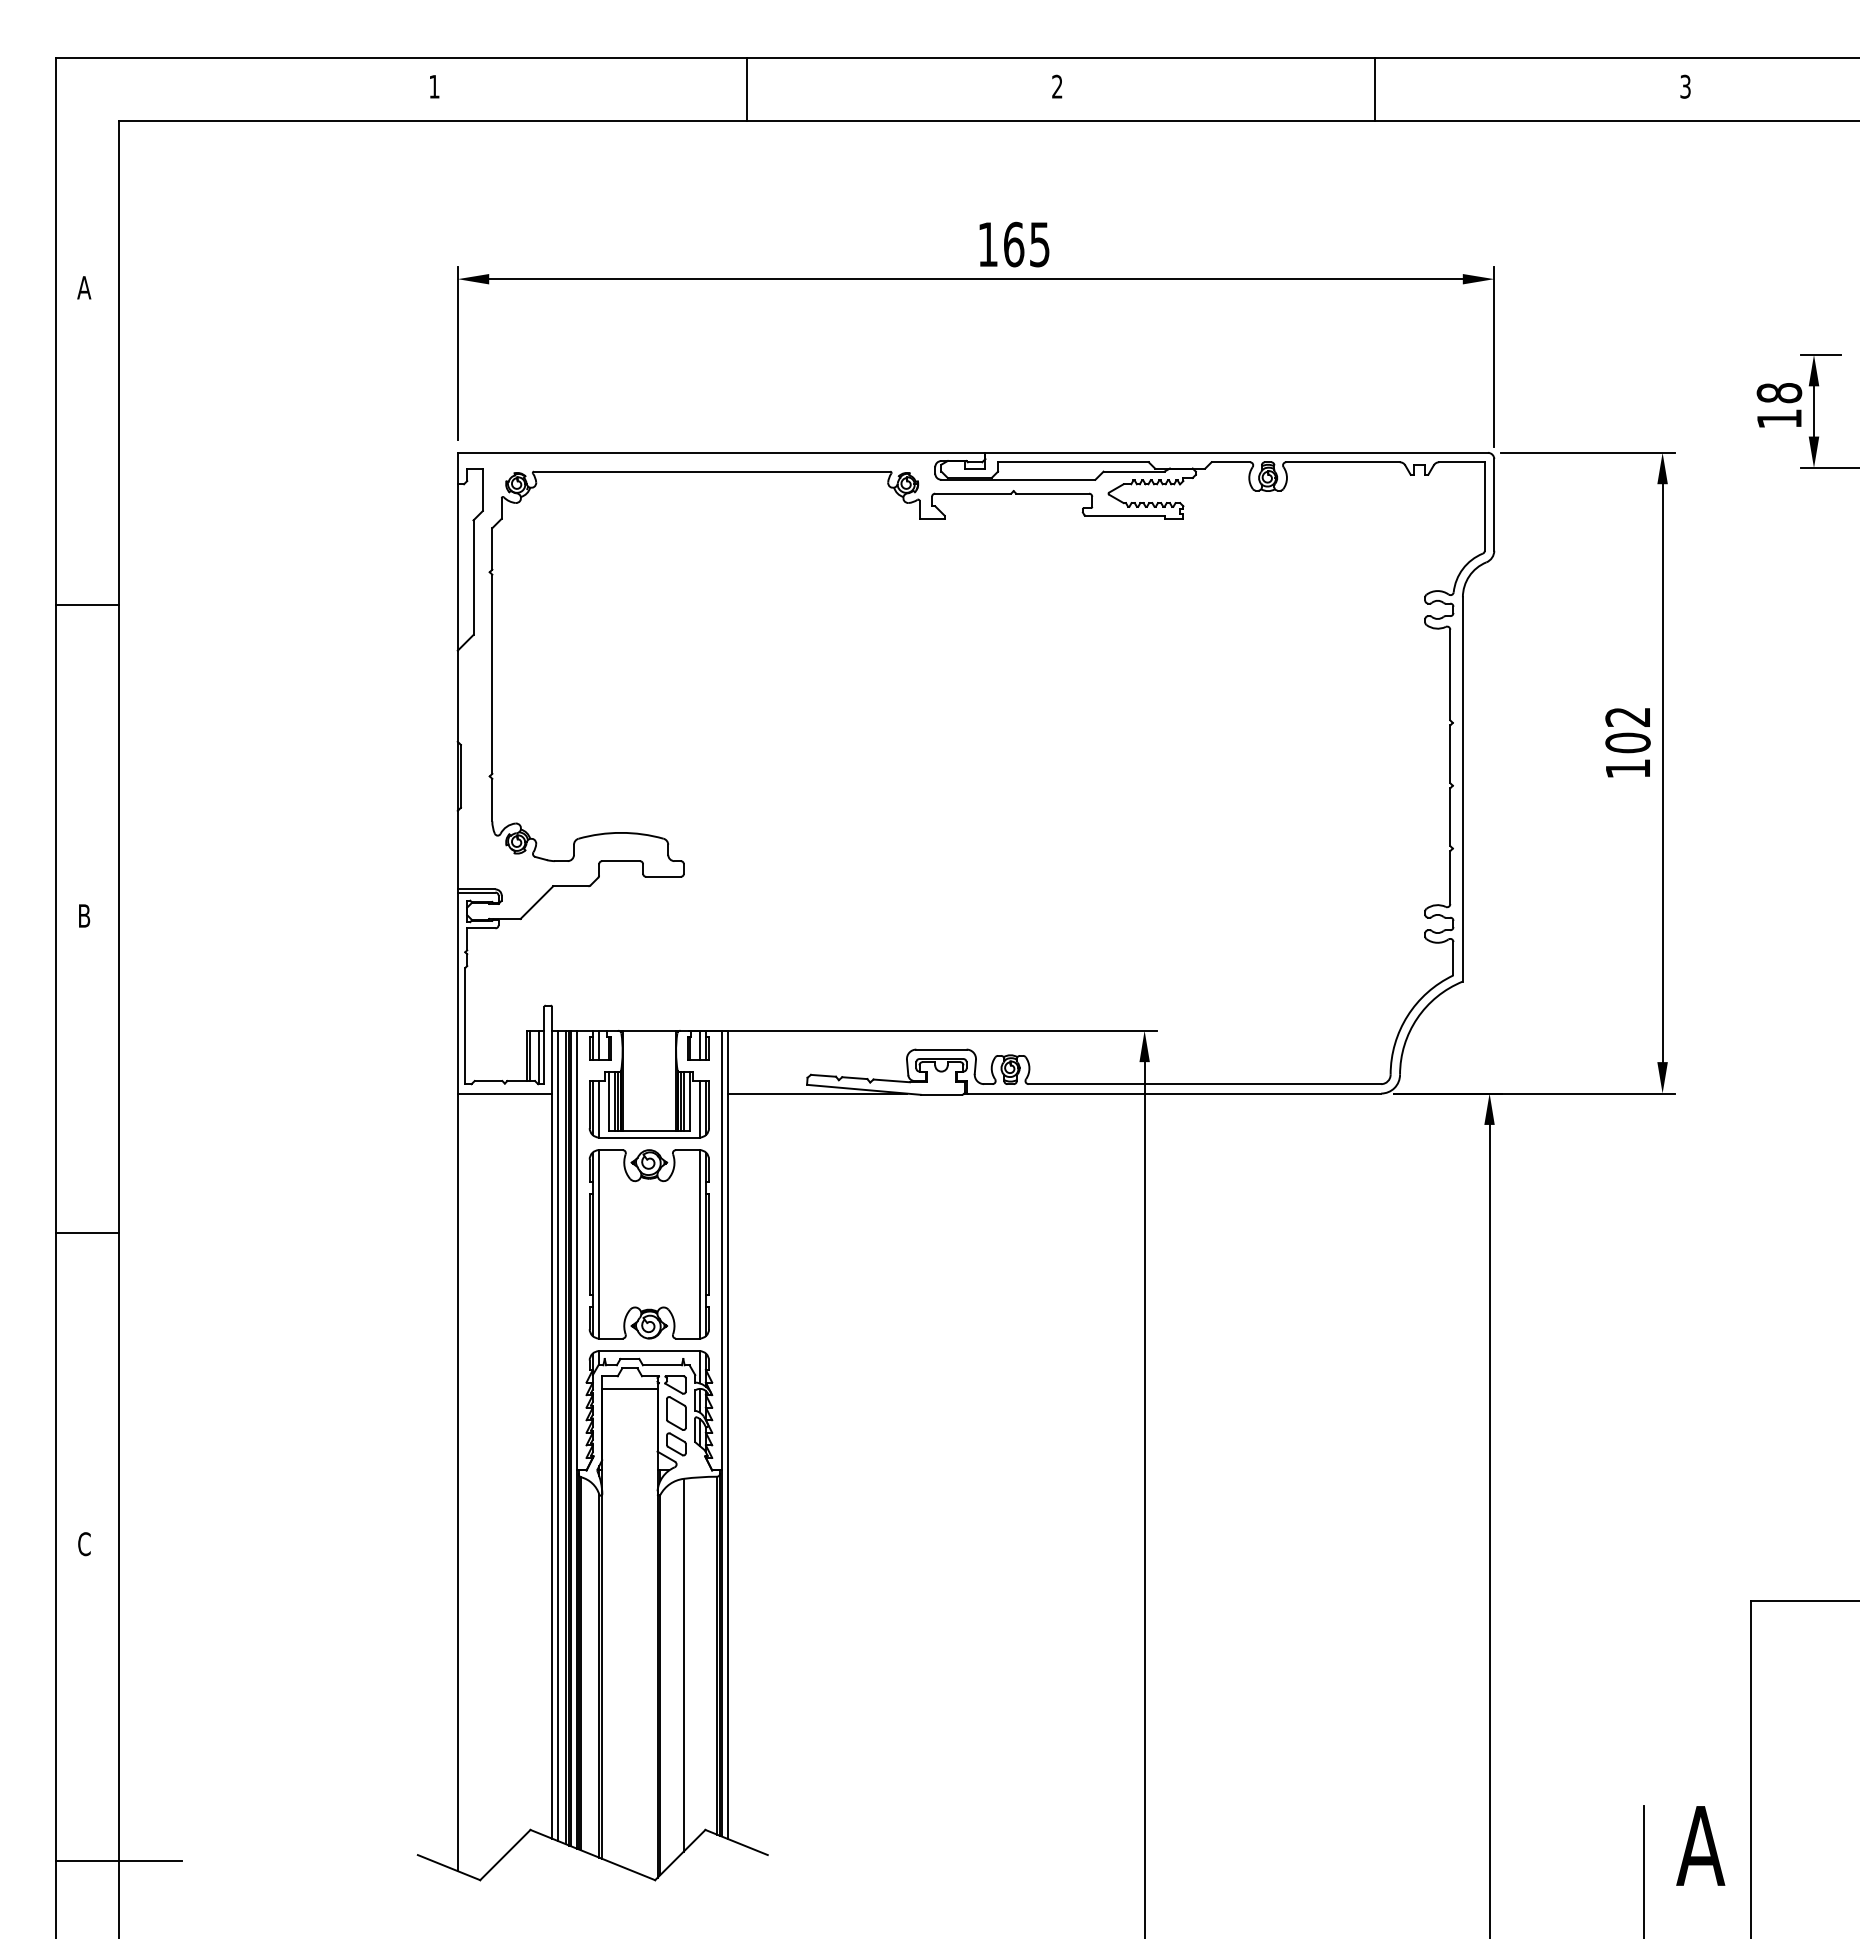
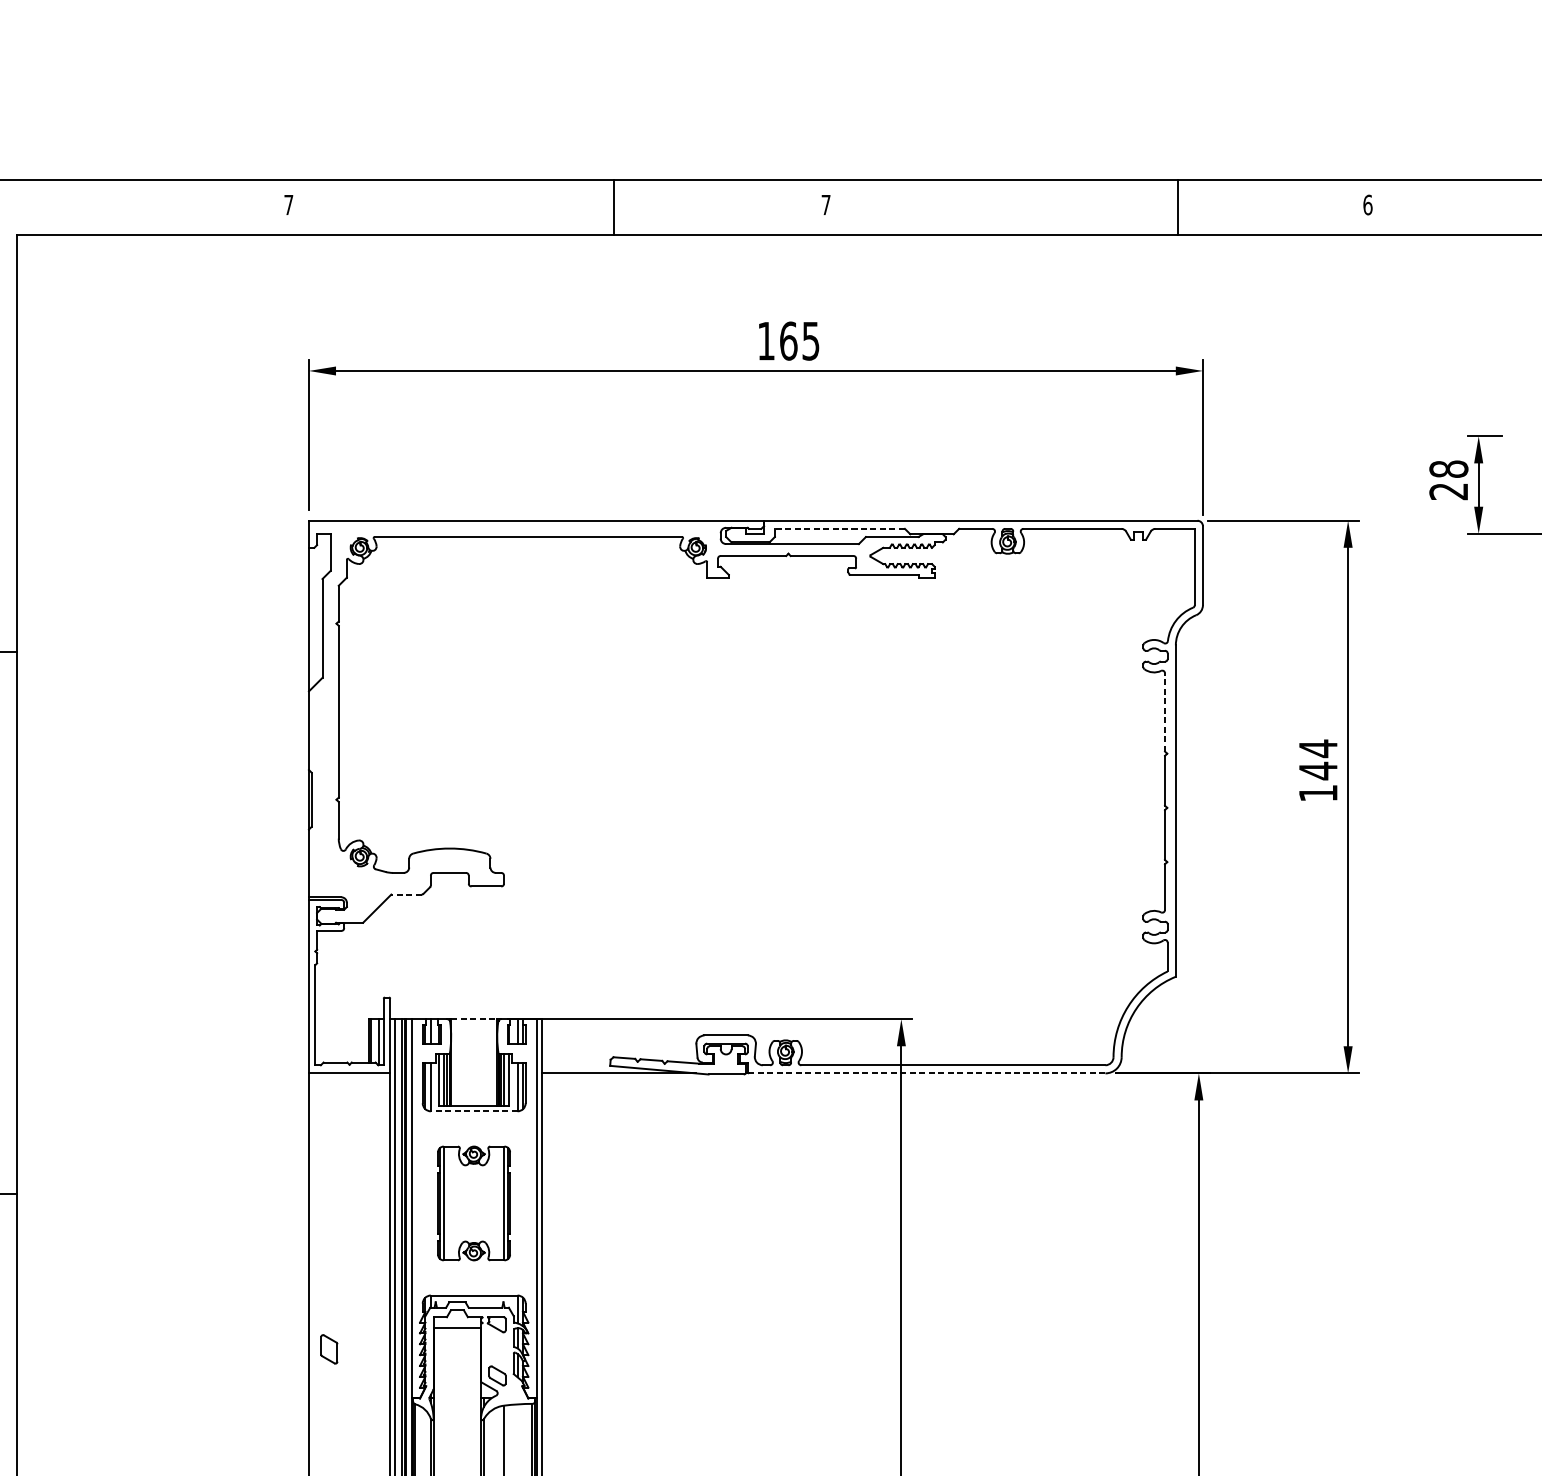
text: (434, 86) -> (288, 204), 1 -> 7
text: (1057, 86) -> (826, 204), 2 -> 7
text: (1685, 86) -> (1367, 204), 3 -> 6
line: (746, 89) -> (613, 207), moved
line: (1375, 89) -> (1178, 207), moved
text: (1778, 418) -> (1448, 491), 18 -> 28
line: (1072, 462) -> (839, 529), solid -> dashed
line: (1450, 674) -> (1165, 711), solid -> dashed
text: (1627, 729) -> (1317, 759), 102 -> 144
line: (570, 886) -> (406, 894), solid -> dashed
line: (649, 1030) -> (474, 1018), solid -> dashed
line: (1174, 1093) -> (927, 1073), solid -> dashed
line: (648, 1137) -> (473, 1111), solid -> dashed
part: (648, 1244) -> (473, 1203), size x0.7
part: (676, 1413) -> (329, 1349), moved

